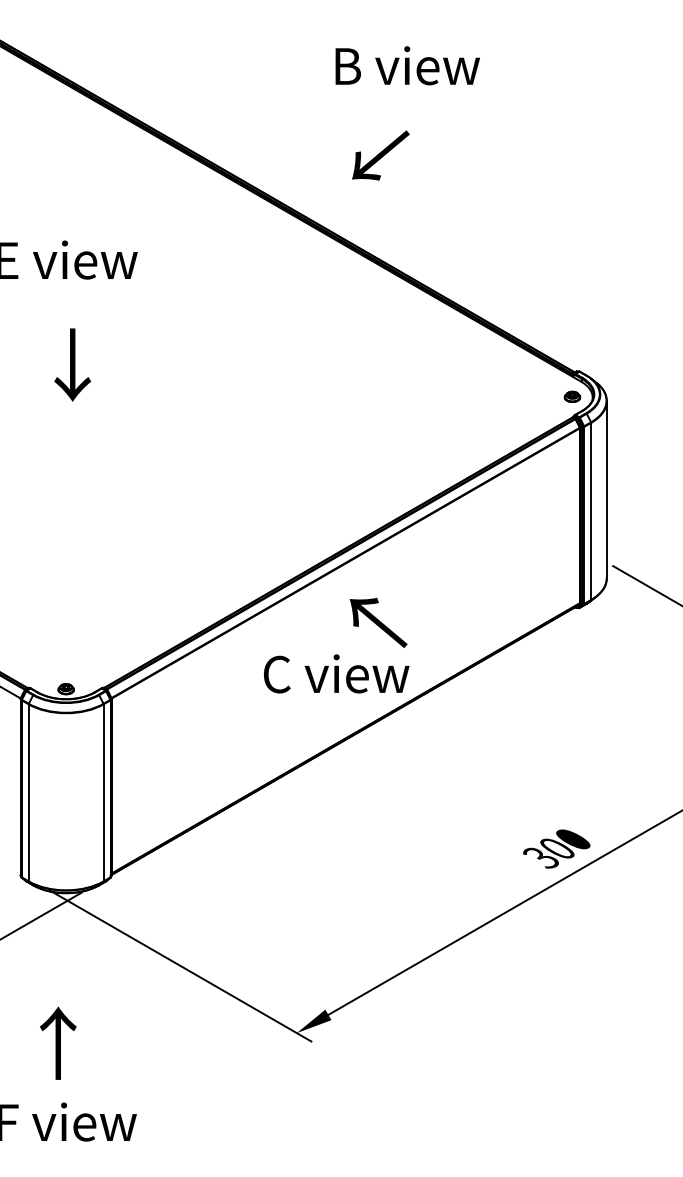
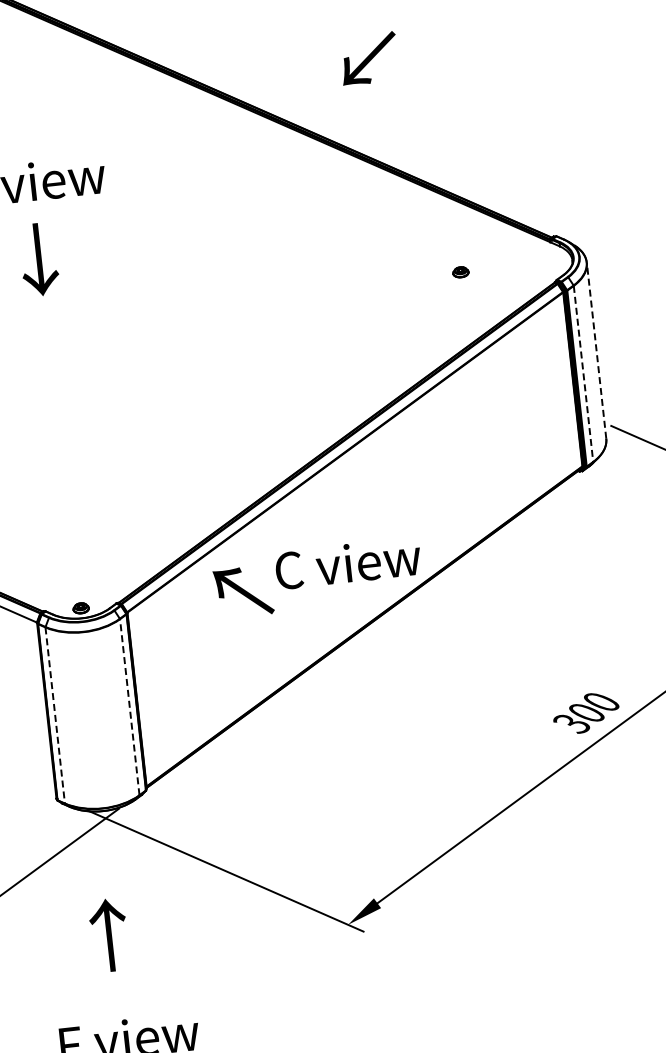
text: (380, 155) -> (368, 58), moved
text: (72, 364) -> (38, 259), moved
part: (572, 396) -> (460, 271), moved
line: (606, 489) -> (596, 350), solid -> dashed
line: (591, 511) -> (583, 374), solid -> dashed
text: (378, 622) -> (243, 591), moved
line: (28, 792) -> (55, 715), solid -> dashed
line: (103, 792) -> (129, 706), solid -> dashed
text: (58, 1042) -> (109, 934), moved

